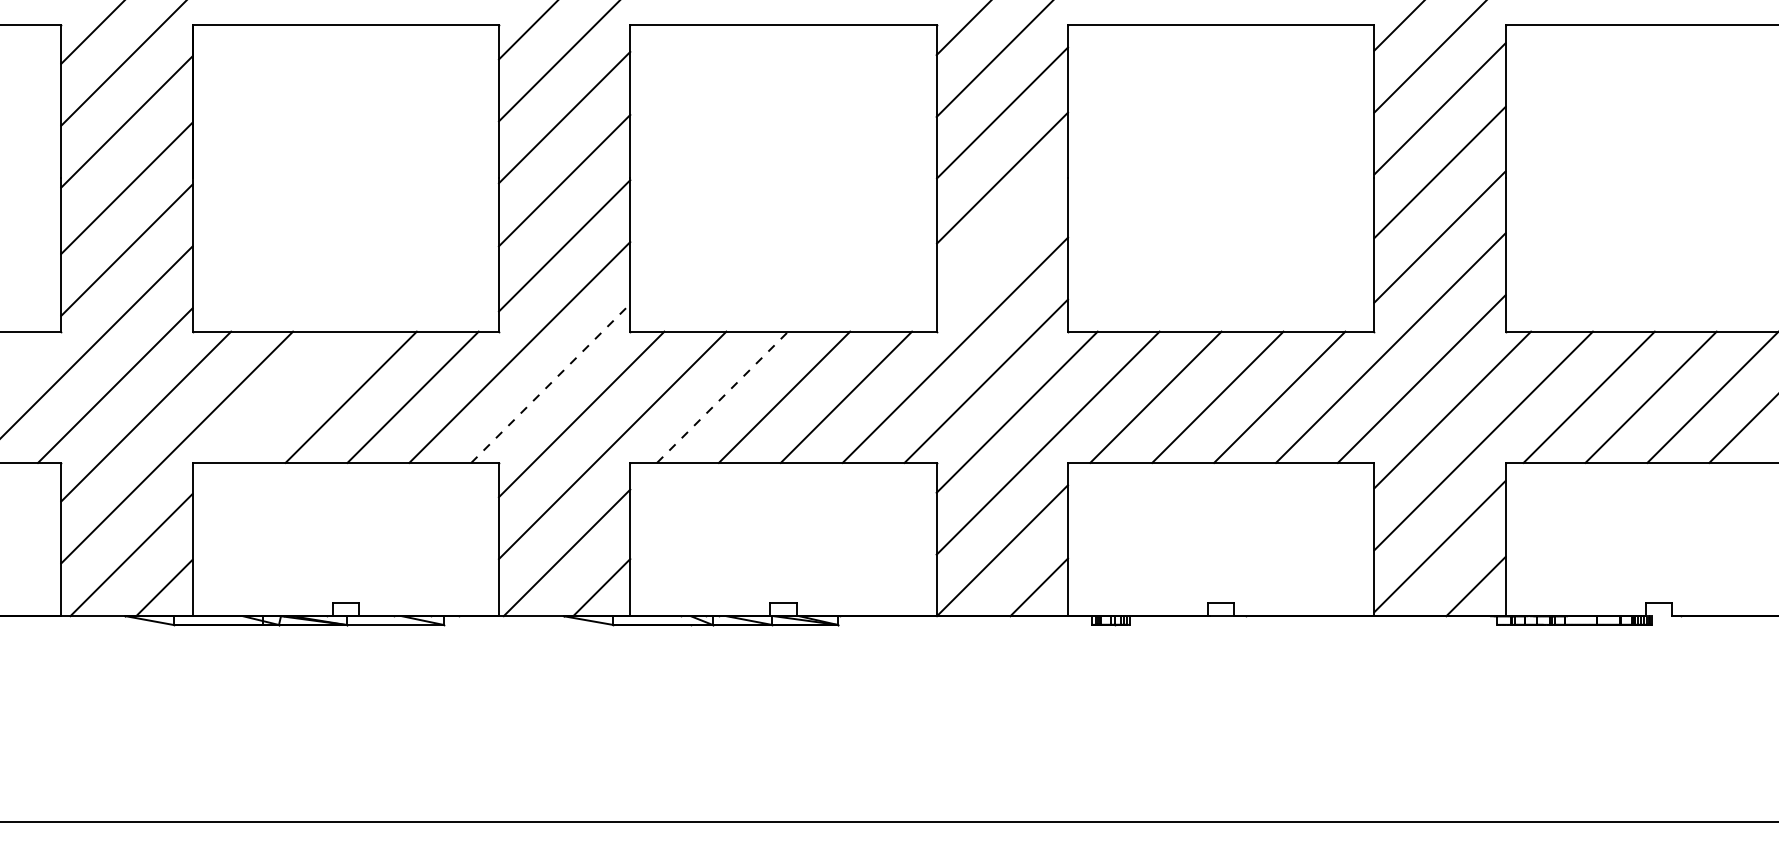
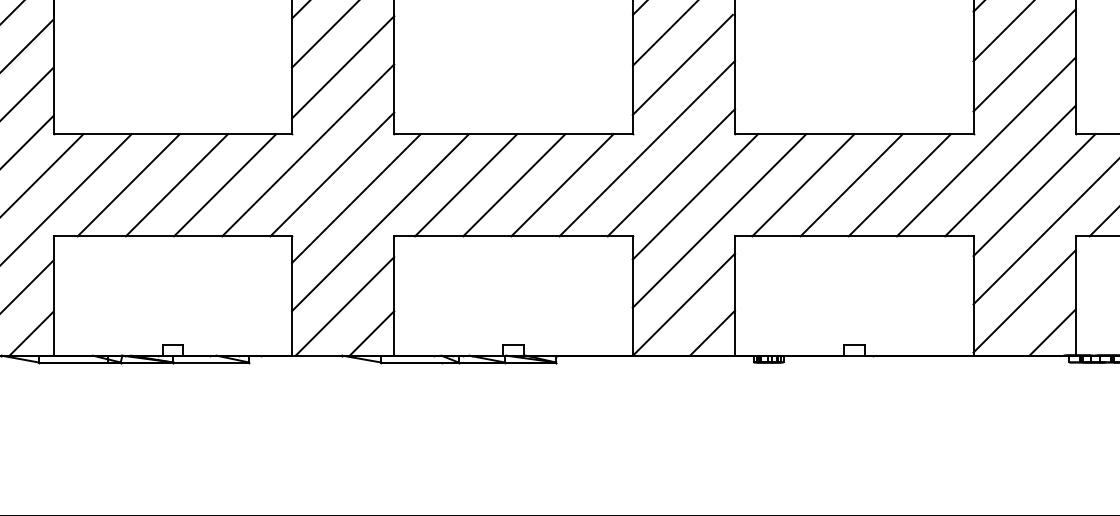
line: (1000, 242) -> (682, 64), added
line: (551, 383) -> (332, 174), dashed -> solid
line: (288, 396) -> (128, 184), added
line: (722, 397) -> (466, 185), dashed -> solid

